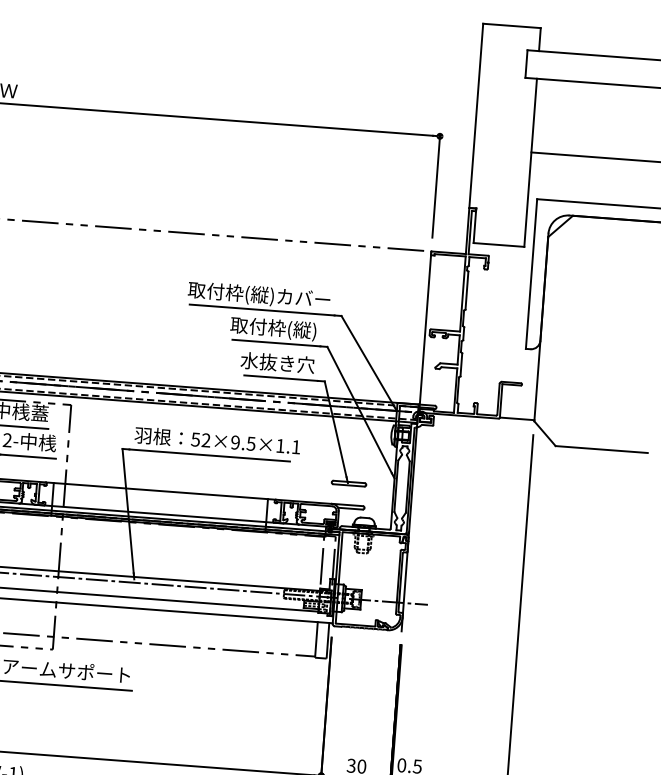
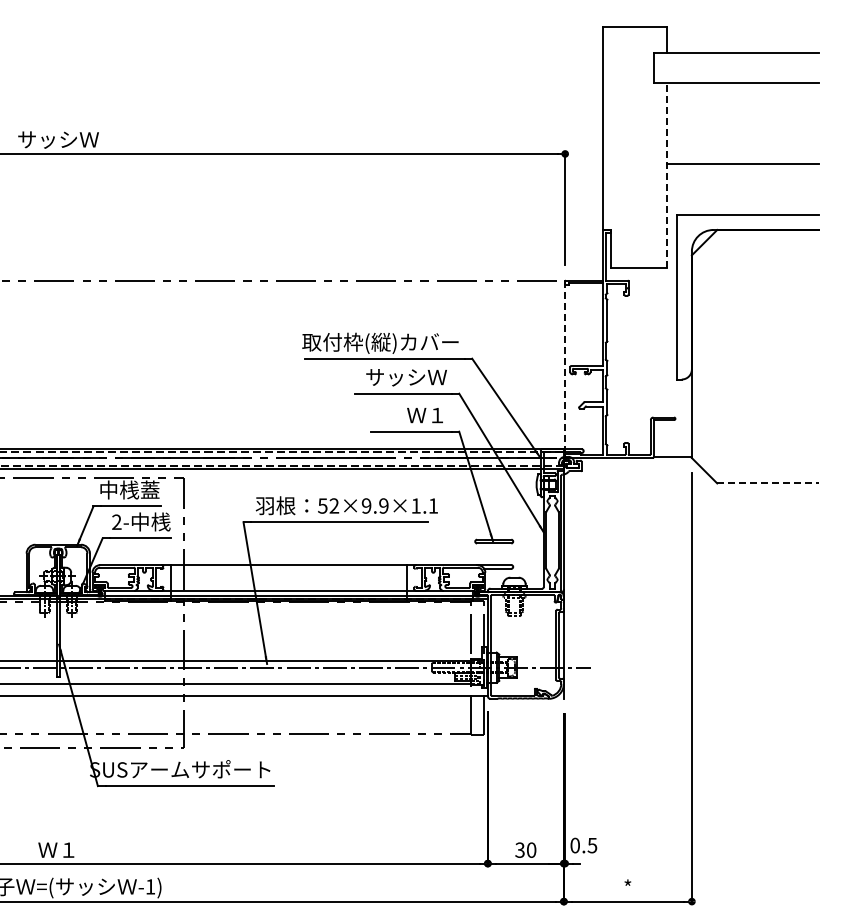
line: (530, 162) -> (666, 175), solid -> dashed
text: (273, 328) -> (398, 377), 取付枠(縦) -> サッシＷ
line: (425, 332) -> (565, 369), solid -> dashed
text: (277, 362) -> (405, 414), 水抜き穴 -> Ｗ１
text: (250, 443) -> (383, 505), 52×9.5×1.1 -> 52×9.9×1.1
line: (601, 449) -> (767, 483), solid -> dashed

